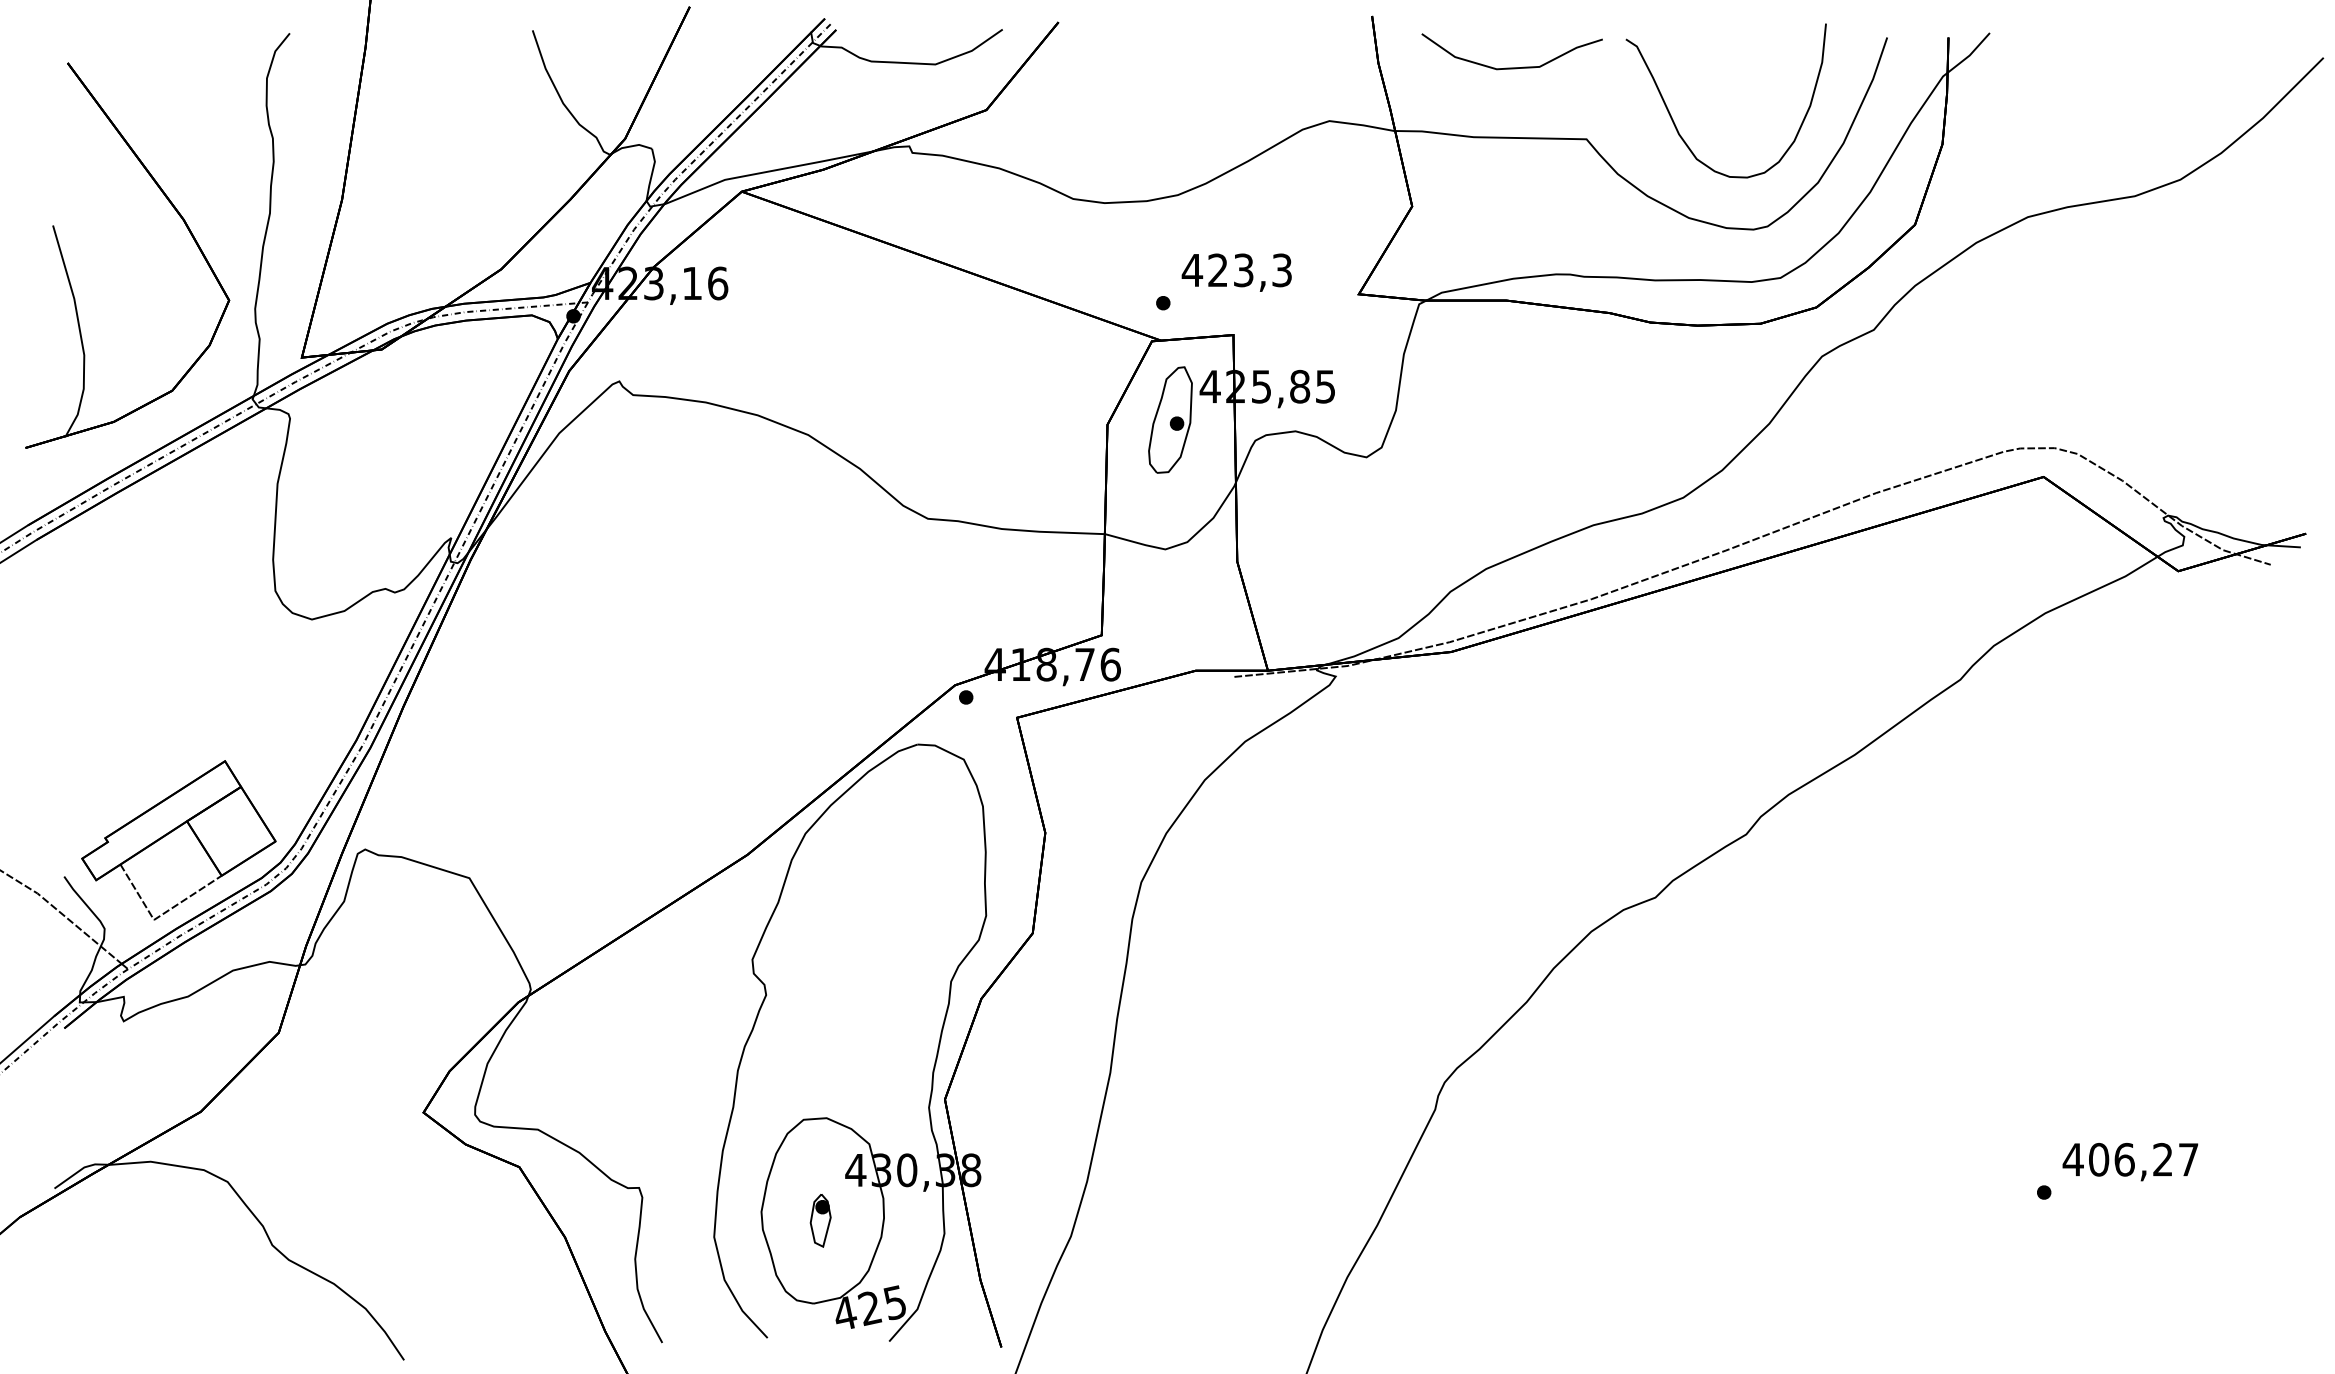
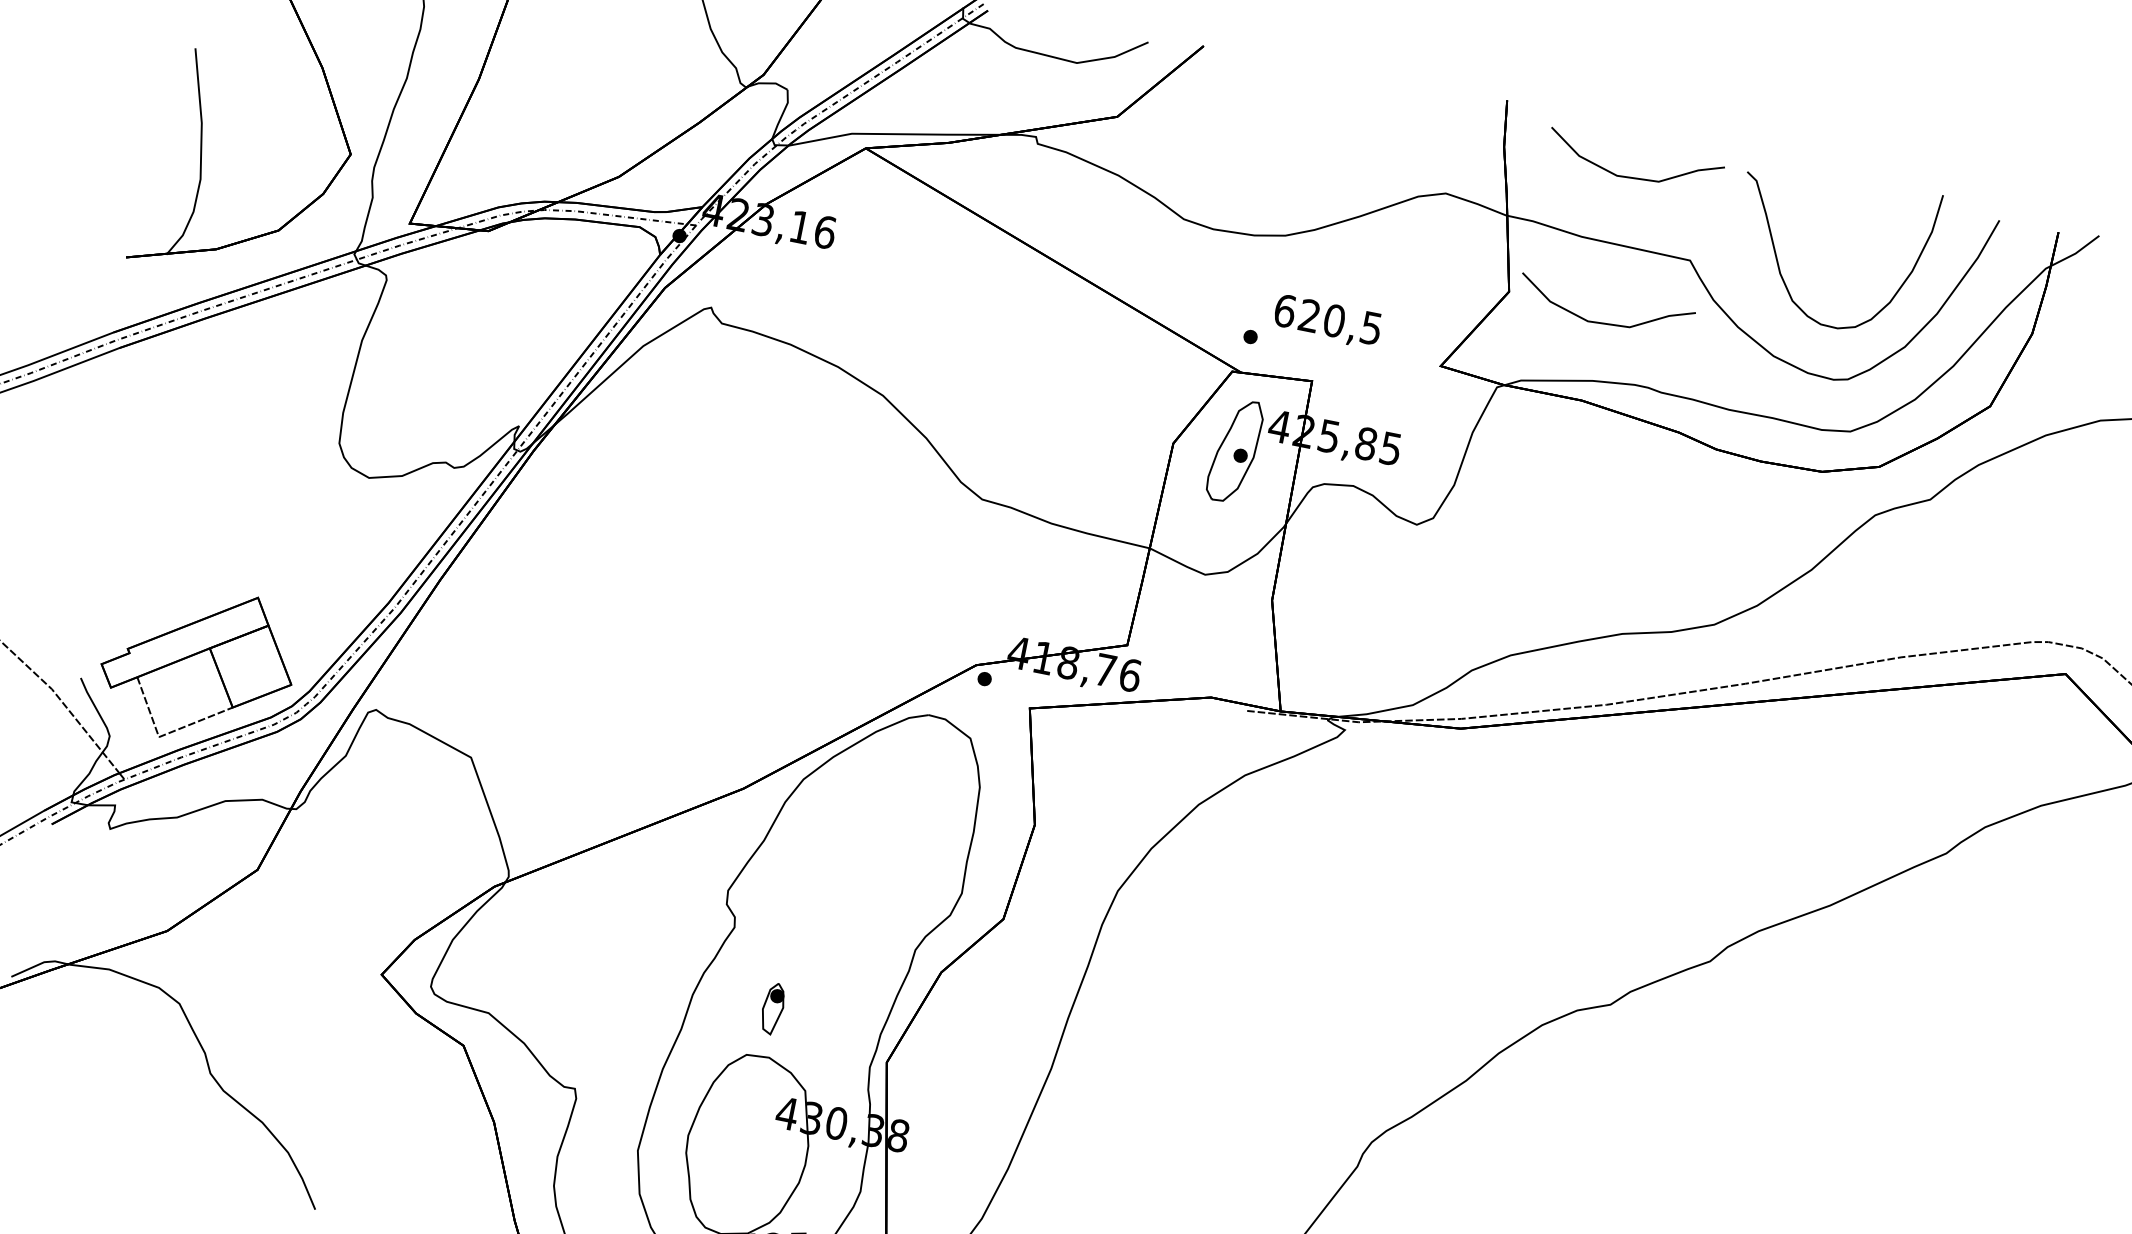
curve: (1511, 218) -> (1602, 322), added
text: (1236, 270) -> (1327, 319), 423,3 -> 620,5
part: (820, 1220) -> (772, 1008), moved

